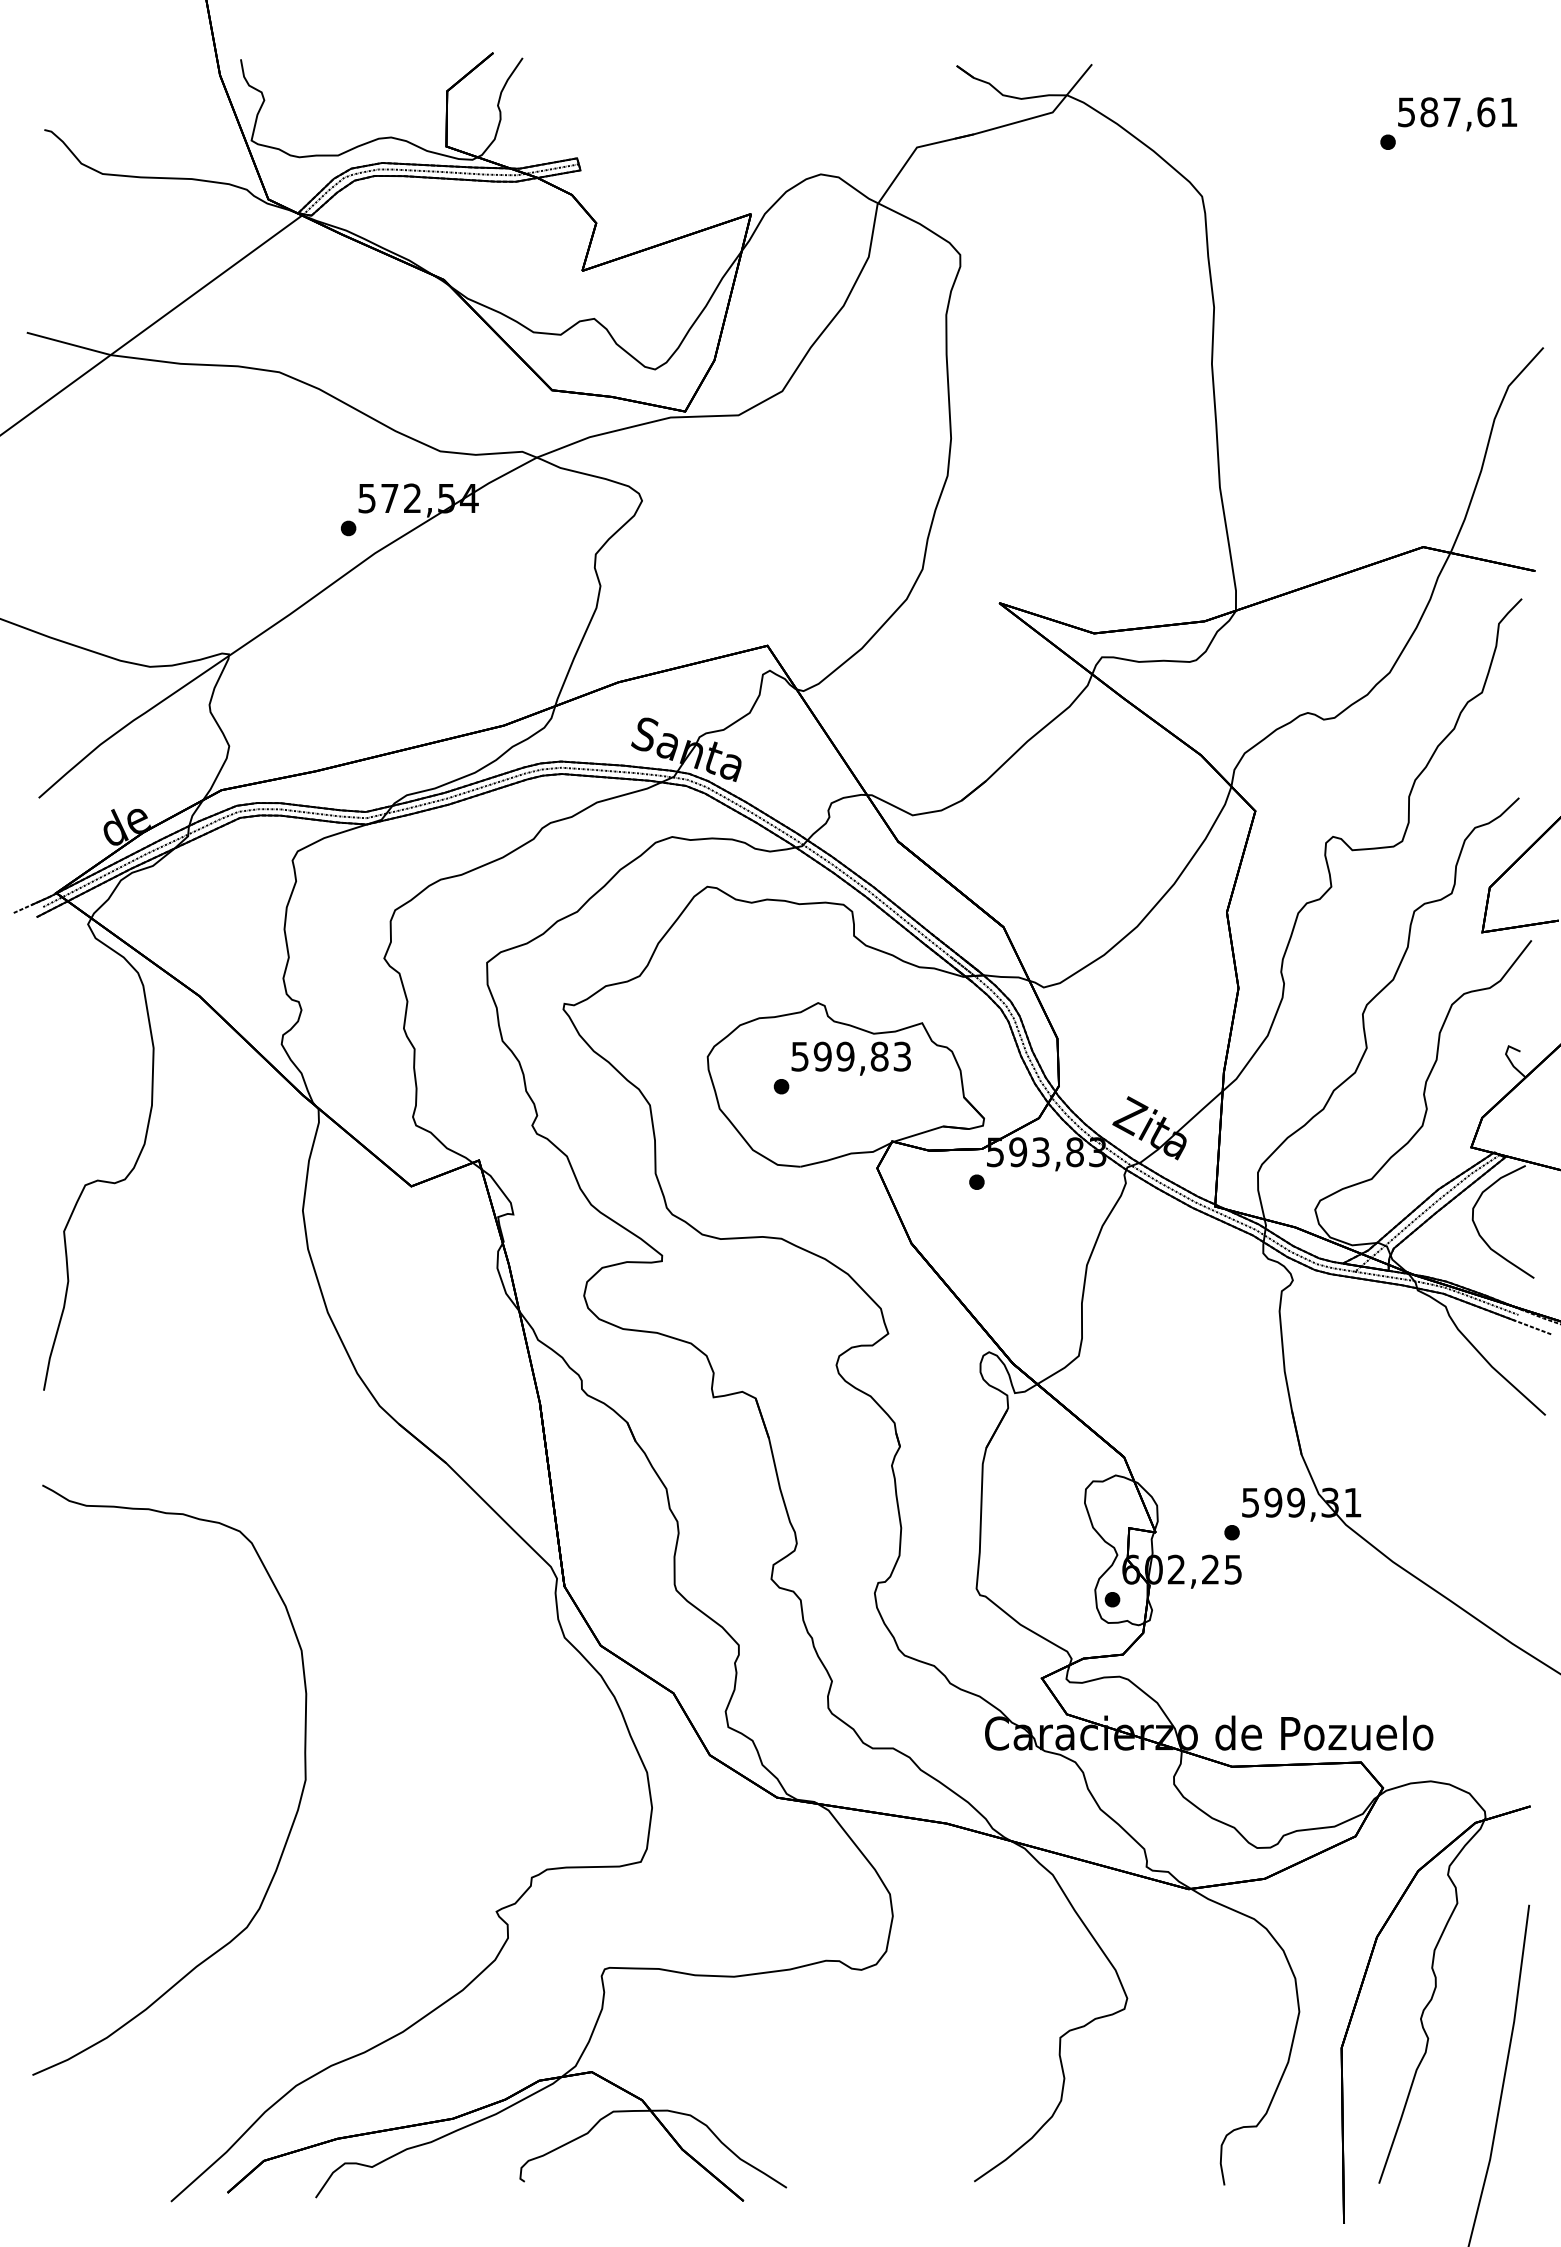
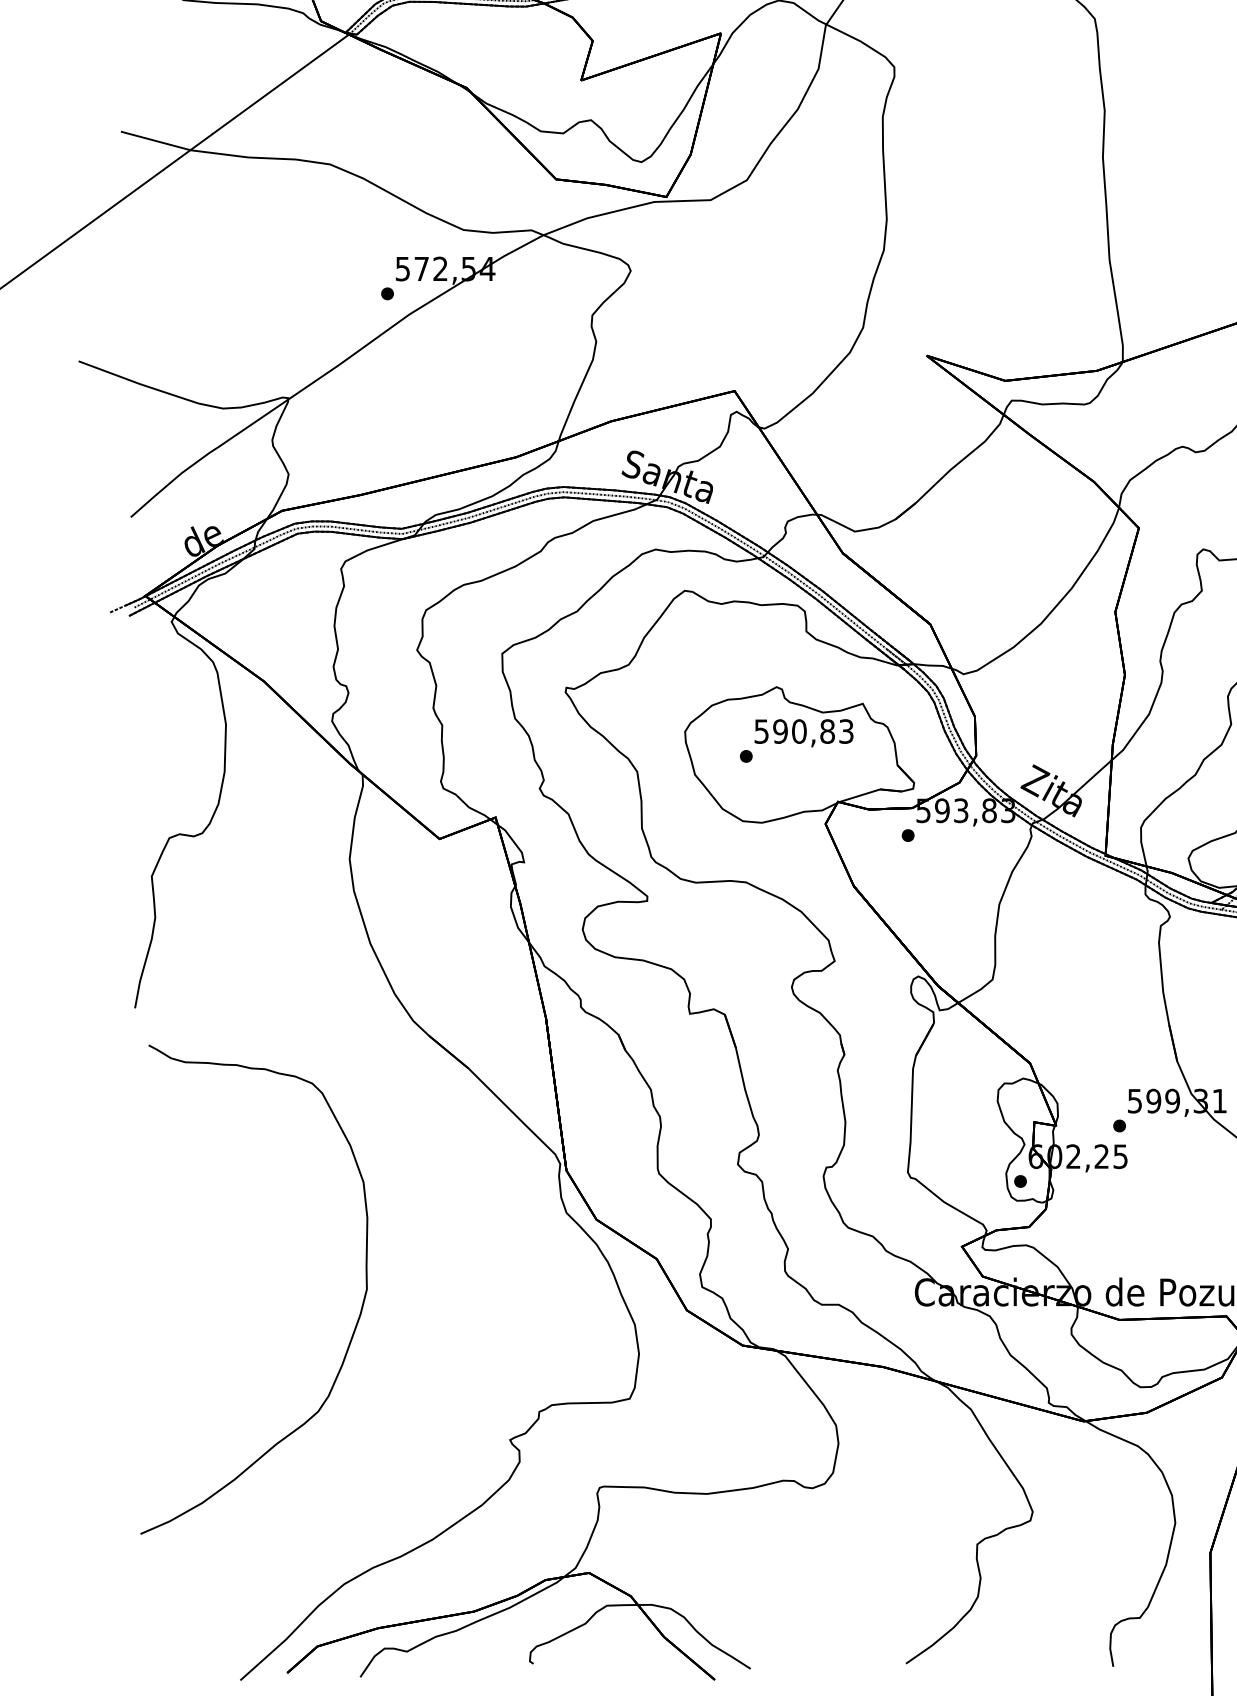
text: (845, 1056) -> (799, 731), 599,83 -> 590,83
part: (292, 1821) -> (355, 1323), moved

